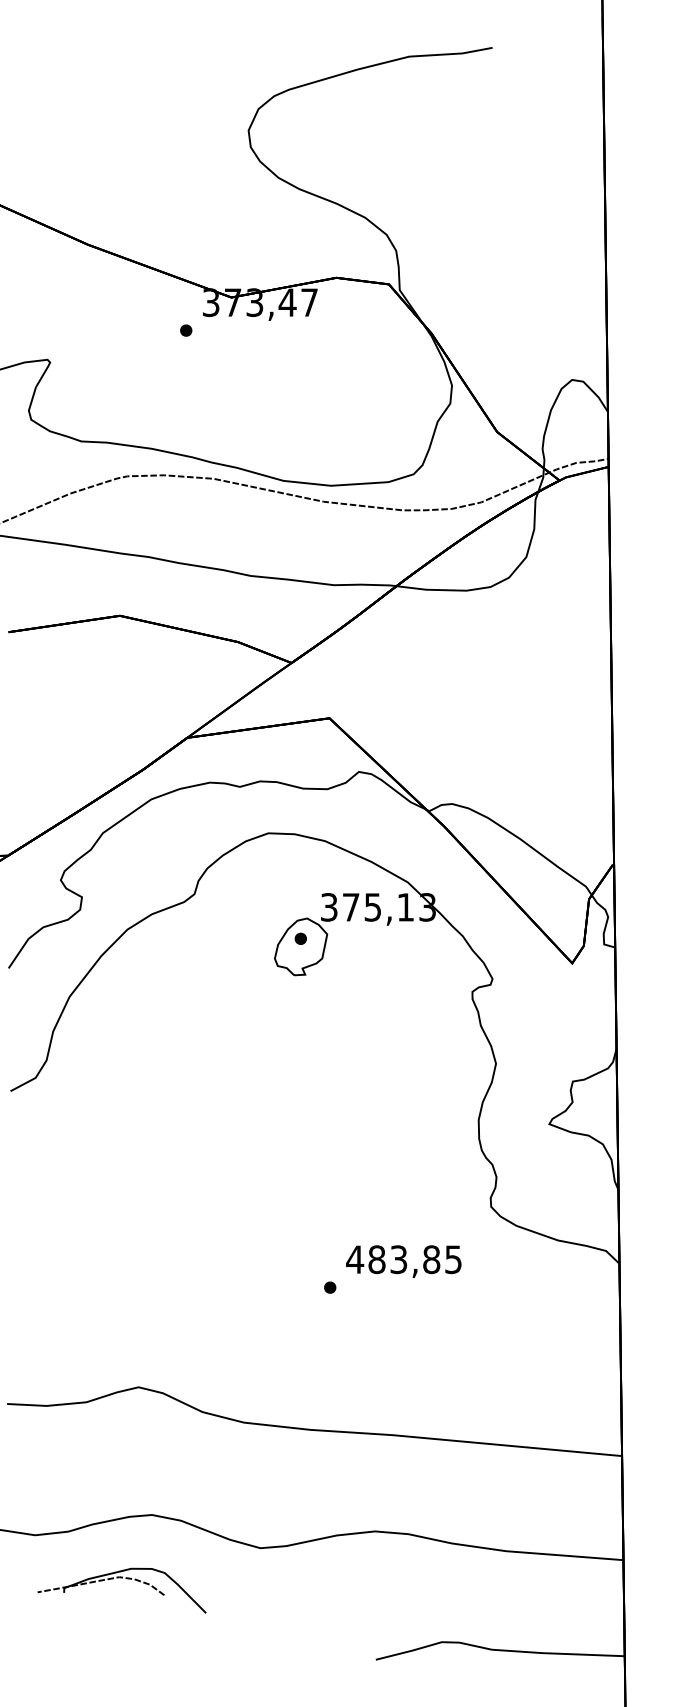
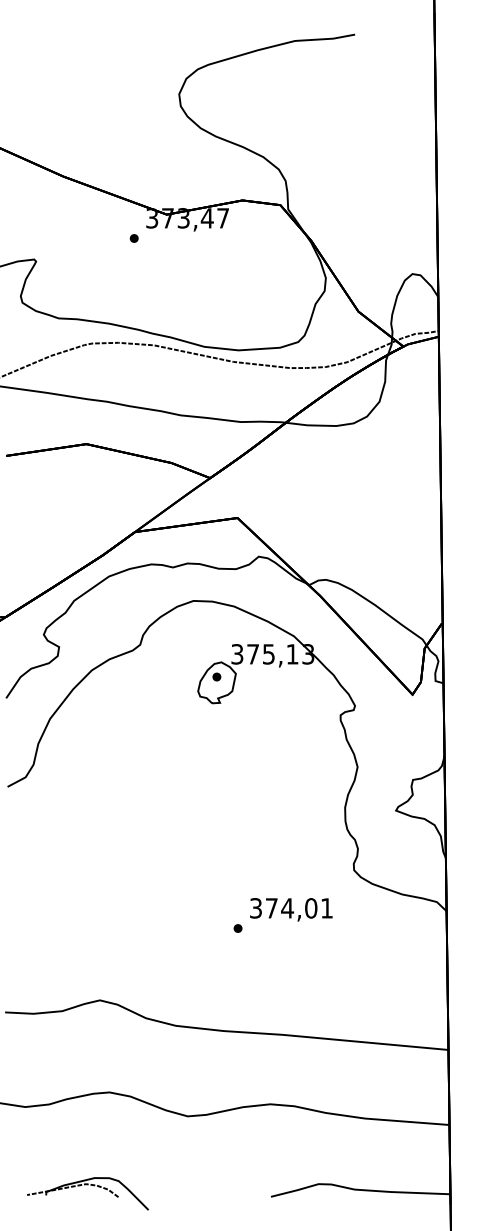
text: (403, 1259) -> (290, 908), 483,85 -> 374,01
part: (121, 1578) -> (87, 1185), moved

